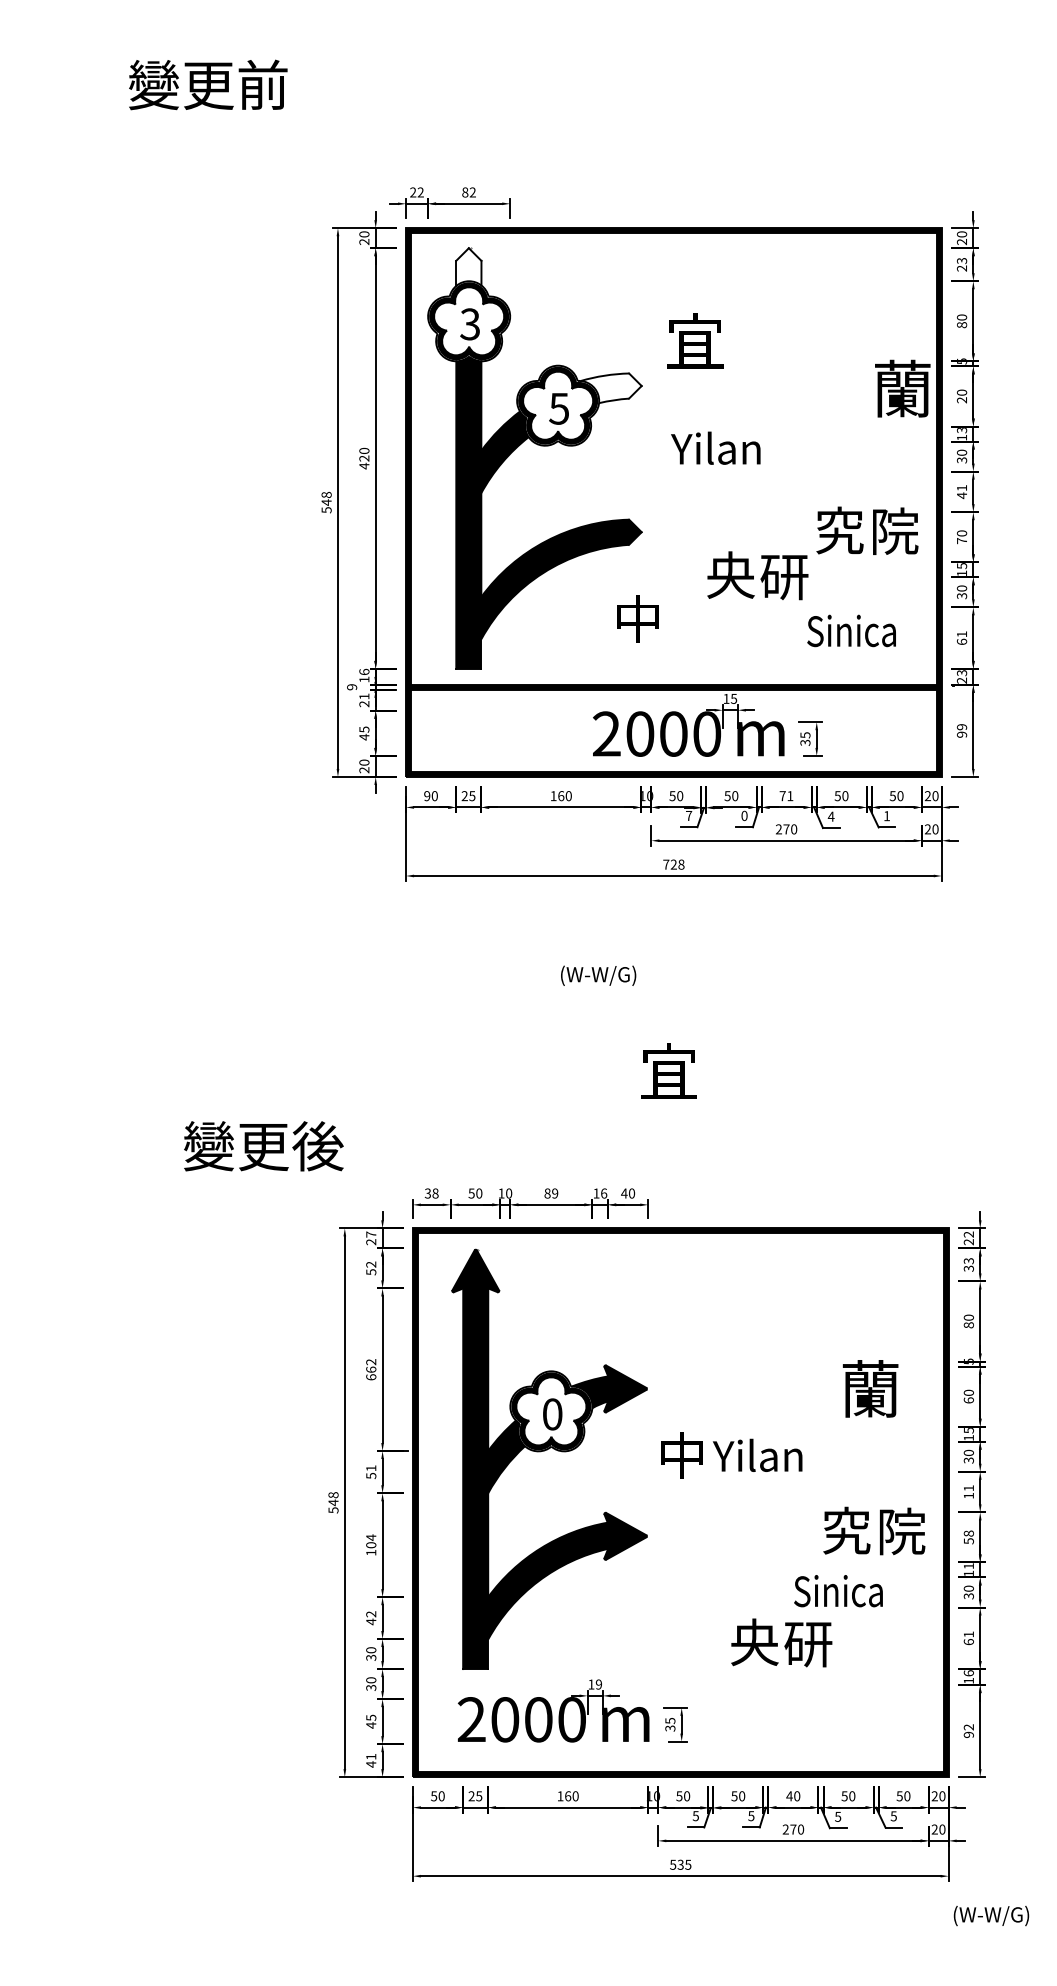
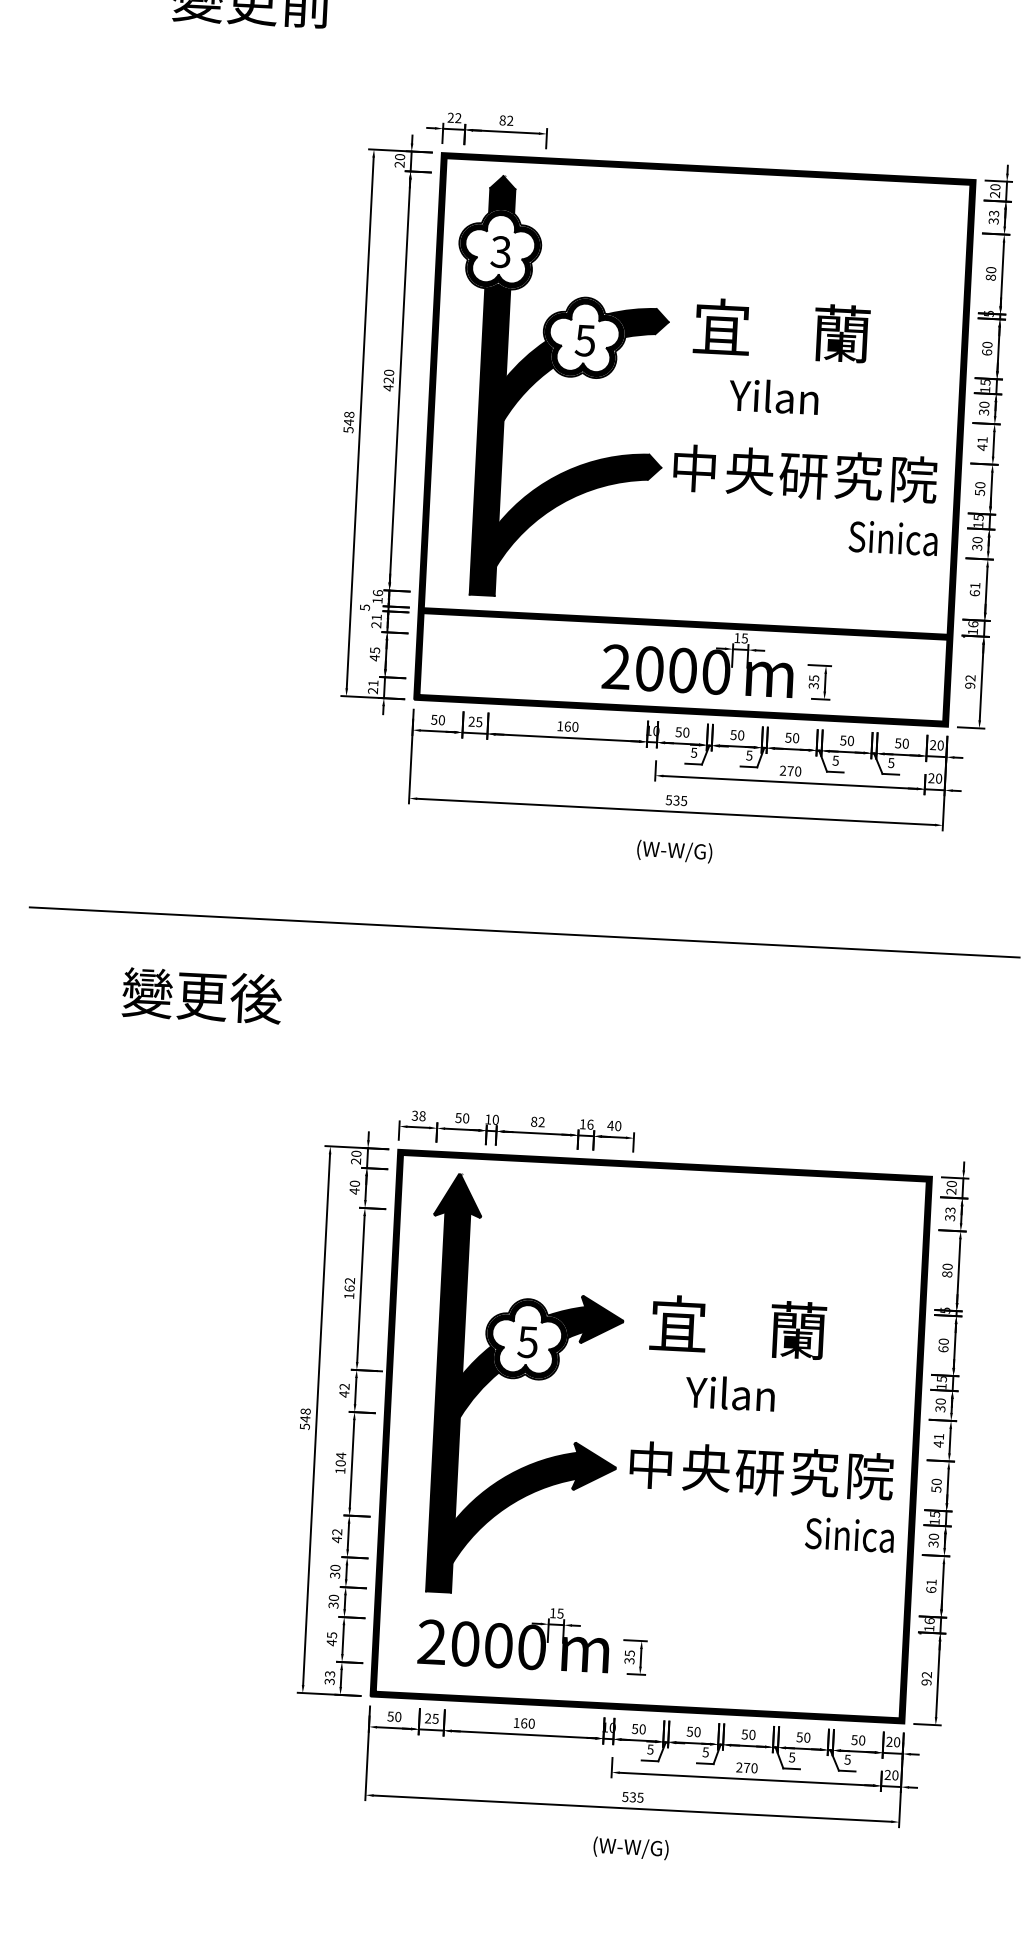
fill: (468, 266) -> (502, 194), added
text: (962, 268) -> (994, 221), 23 -> 33
text: (695, 340) -> (722, 326), moved
fill: (610, 388) -> (637, 323), added
text: (902, 388) -> (841, 333), moved
text: (961, 400) -> (986, 352), 20 -> 60
text: (961, 430) -> (985, 382), 13 -> 15
text: (715, 447) -> (773, 395), moved
text: (962, 541) -> (980, 493), 70 -> 50
text: (757, 575) -> (776, 472), moved
text: (637, 618) -> (694, 467), moved
text: (851, 630) -> (893, 537), moved
text: (962, 676) -> (973, 627), 23 -> 16
text: (352, 687) -> (365, 607), 9 -> 5
text: (962, 727) -> (971, 678), 99 -> 92
text: (364, 762) -> (373, 683), 20 -> 21
text: (427, 795) -> (434, 719), 90 -> 50
text: (786, 796) -> (792, 738), 71 -> 50
text: (744, 815) -> (749, 755), 0 -> 5
text: (688, 816) -> (693, 753), 7 -> 5
text: (830, 816) -> (835, 760), 4 -> 5
text: (886, 816) -> (890, 763), 1 -> 5
text: (673, 864) -> (676, 800), 728 -> 535
text: (598, 975) -> (674, 851), moved
line: (528, 1004) -> (524, 932), added
text: (668, 1070) -> (677, 1322), moved
text: (263, 1146) -> (201, 996), moved
text: (555, 1193) -> (542, 1122), 89 -> 82
text: (371, 1234) -> (356, 1153), 27 -> 20
text: (968, 1234) -> (951, 1183), 22 -> 20
text: (371, 1268) -> (354, 1187), 52 -> 40
text: (371, 1377) -> (349, 1296), 662 -> 162
text: (870, 1388) -> (798, 1329), moved
text: (552, 1414) -> (527, 1342), 0 -> 5
text: (681, 1455) -> (650, 1465), moved
text: (371, 1472) -> (344, 1390), 51 -> 42
text: (968, 1495) -> (938, 1443), 11 -> 41
text: (968, 1533) -> (936, 1481), 58 -> 50
text: (968, 1566) -> (934, 1514), 11 -> 15
text: (838, 1591) -> (849, 1535), moved
text: (781, 1642) -> (733, 1469), moved
text: (598, 1684) -> (560, 1613), 19 -> 15
text: (371, 1760) -> (330, 1677), 41 -> 33
text: (789, 1796) -> (744, 1734), 40 -> 50
text: (991, 1916) -> (631, 1848), moved

